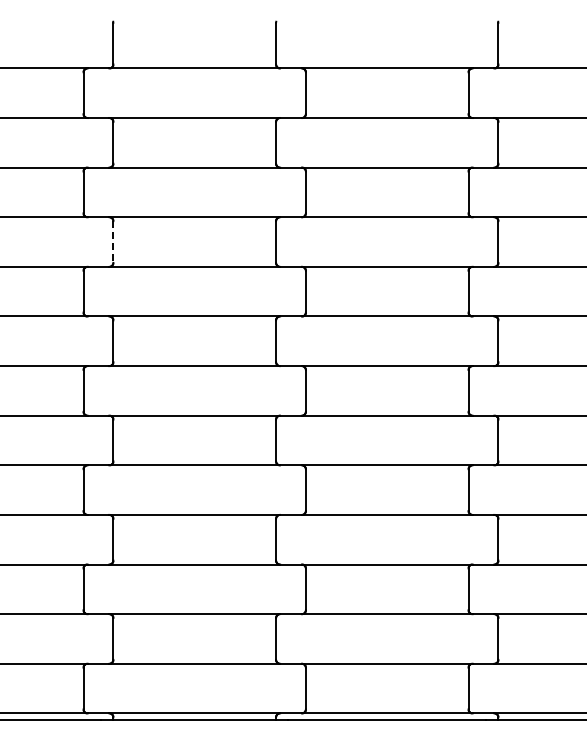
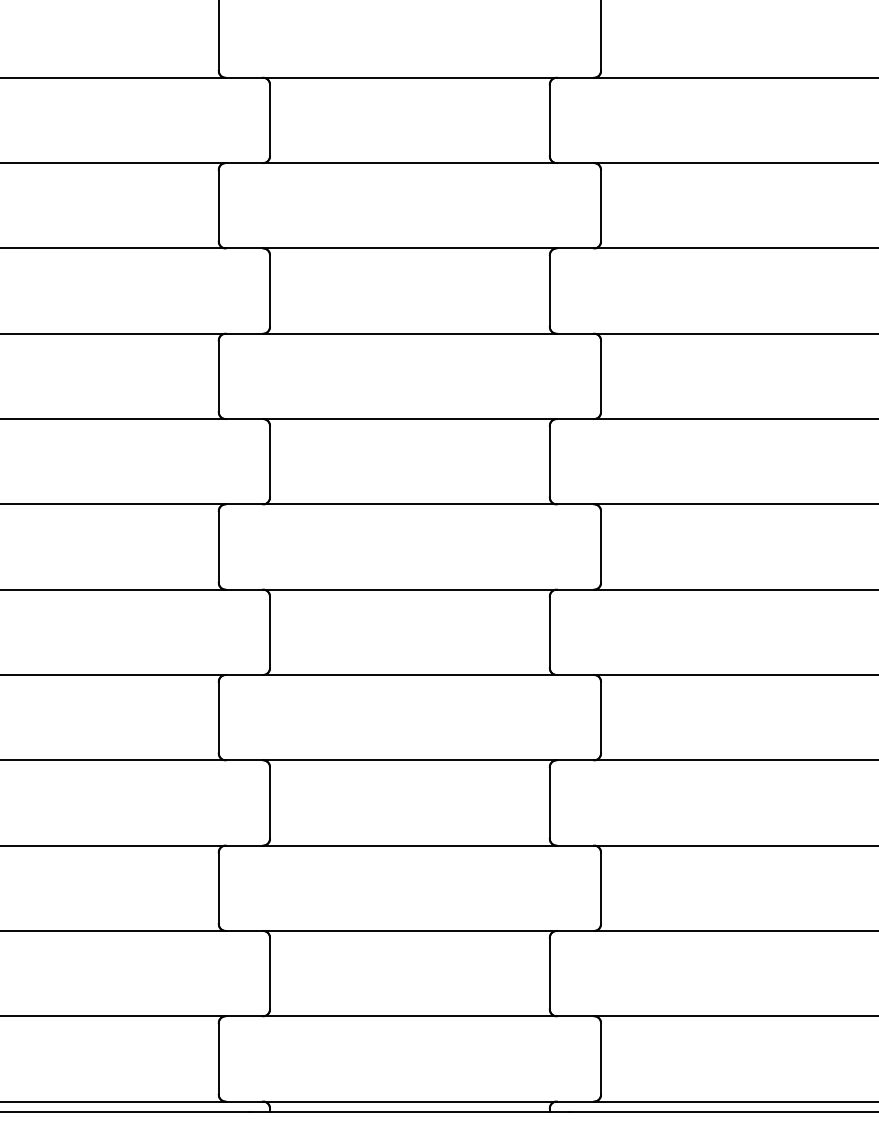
line: (113, 242) -> (270, 291), dashed -> solid

